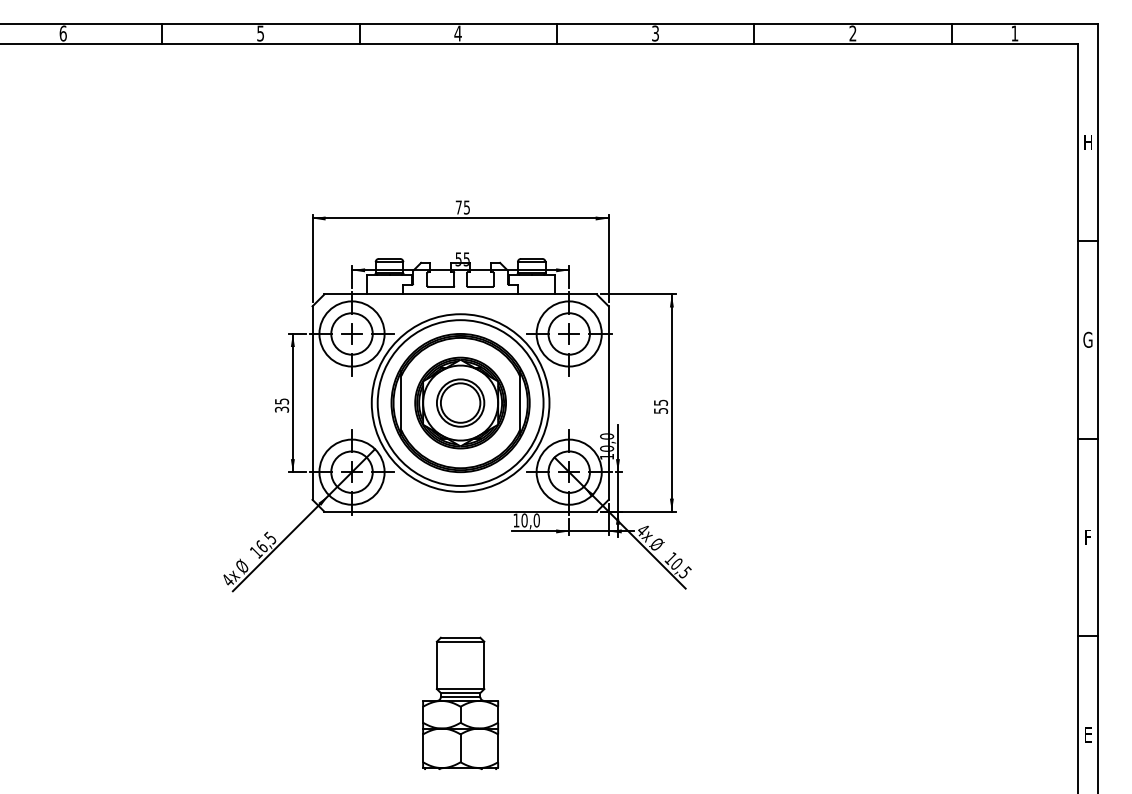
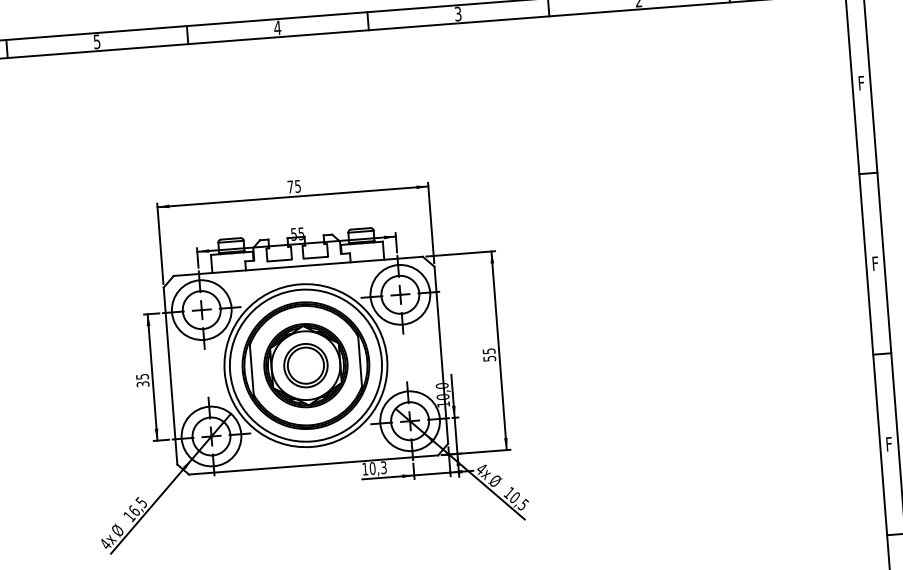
text: (1087, 142) -> (860, 83), H -> F
text: (1087, 339) -> (874, 263), G -> F
text: (536, 520) -> (383, 467), 10,0 -> 10,3

